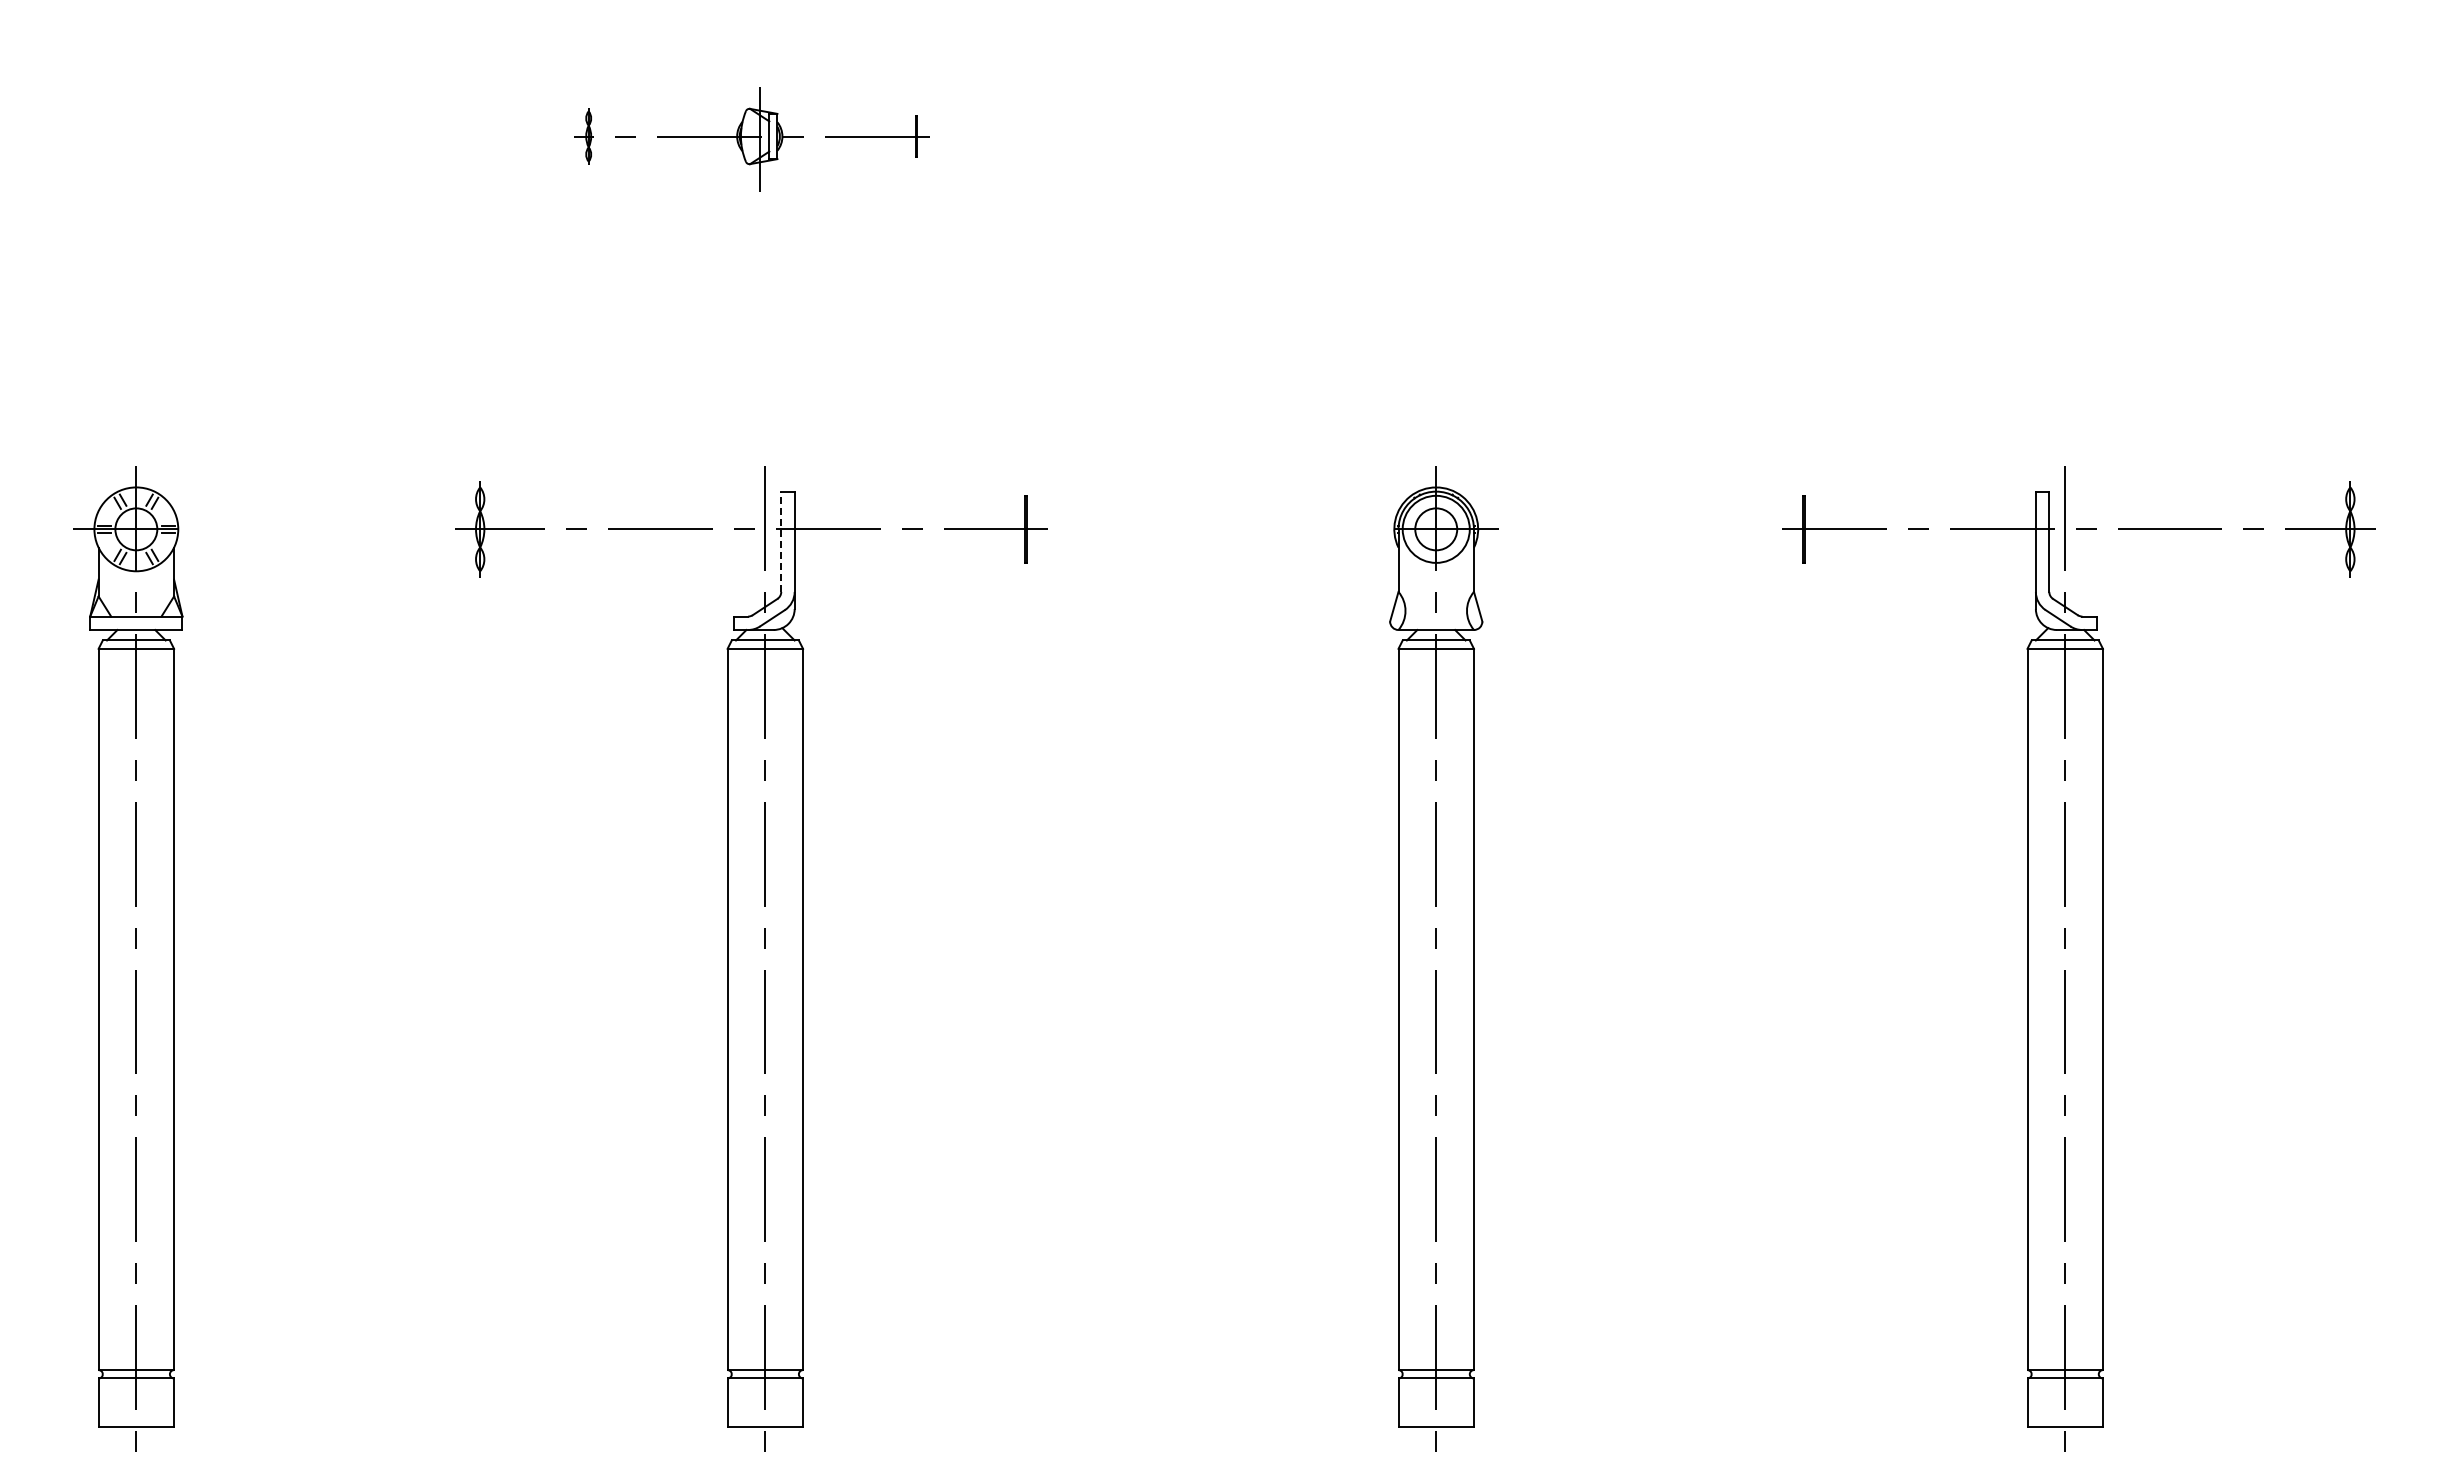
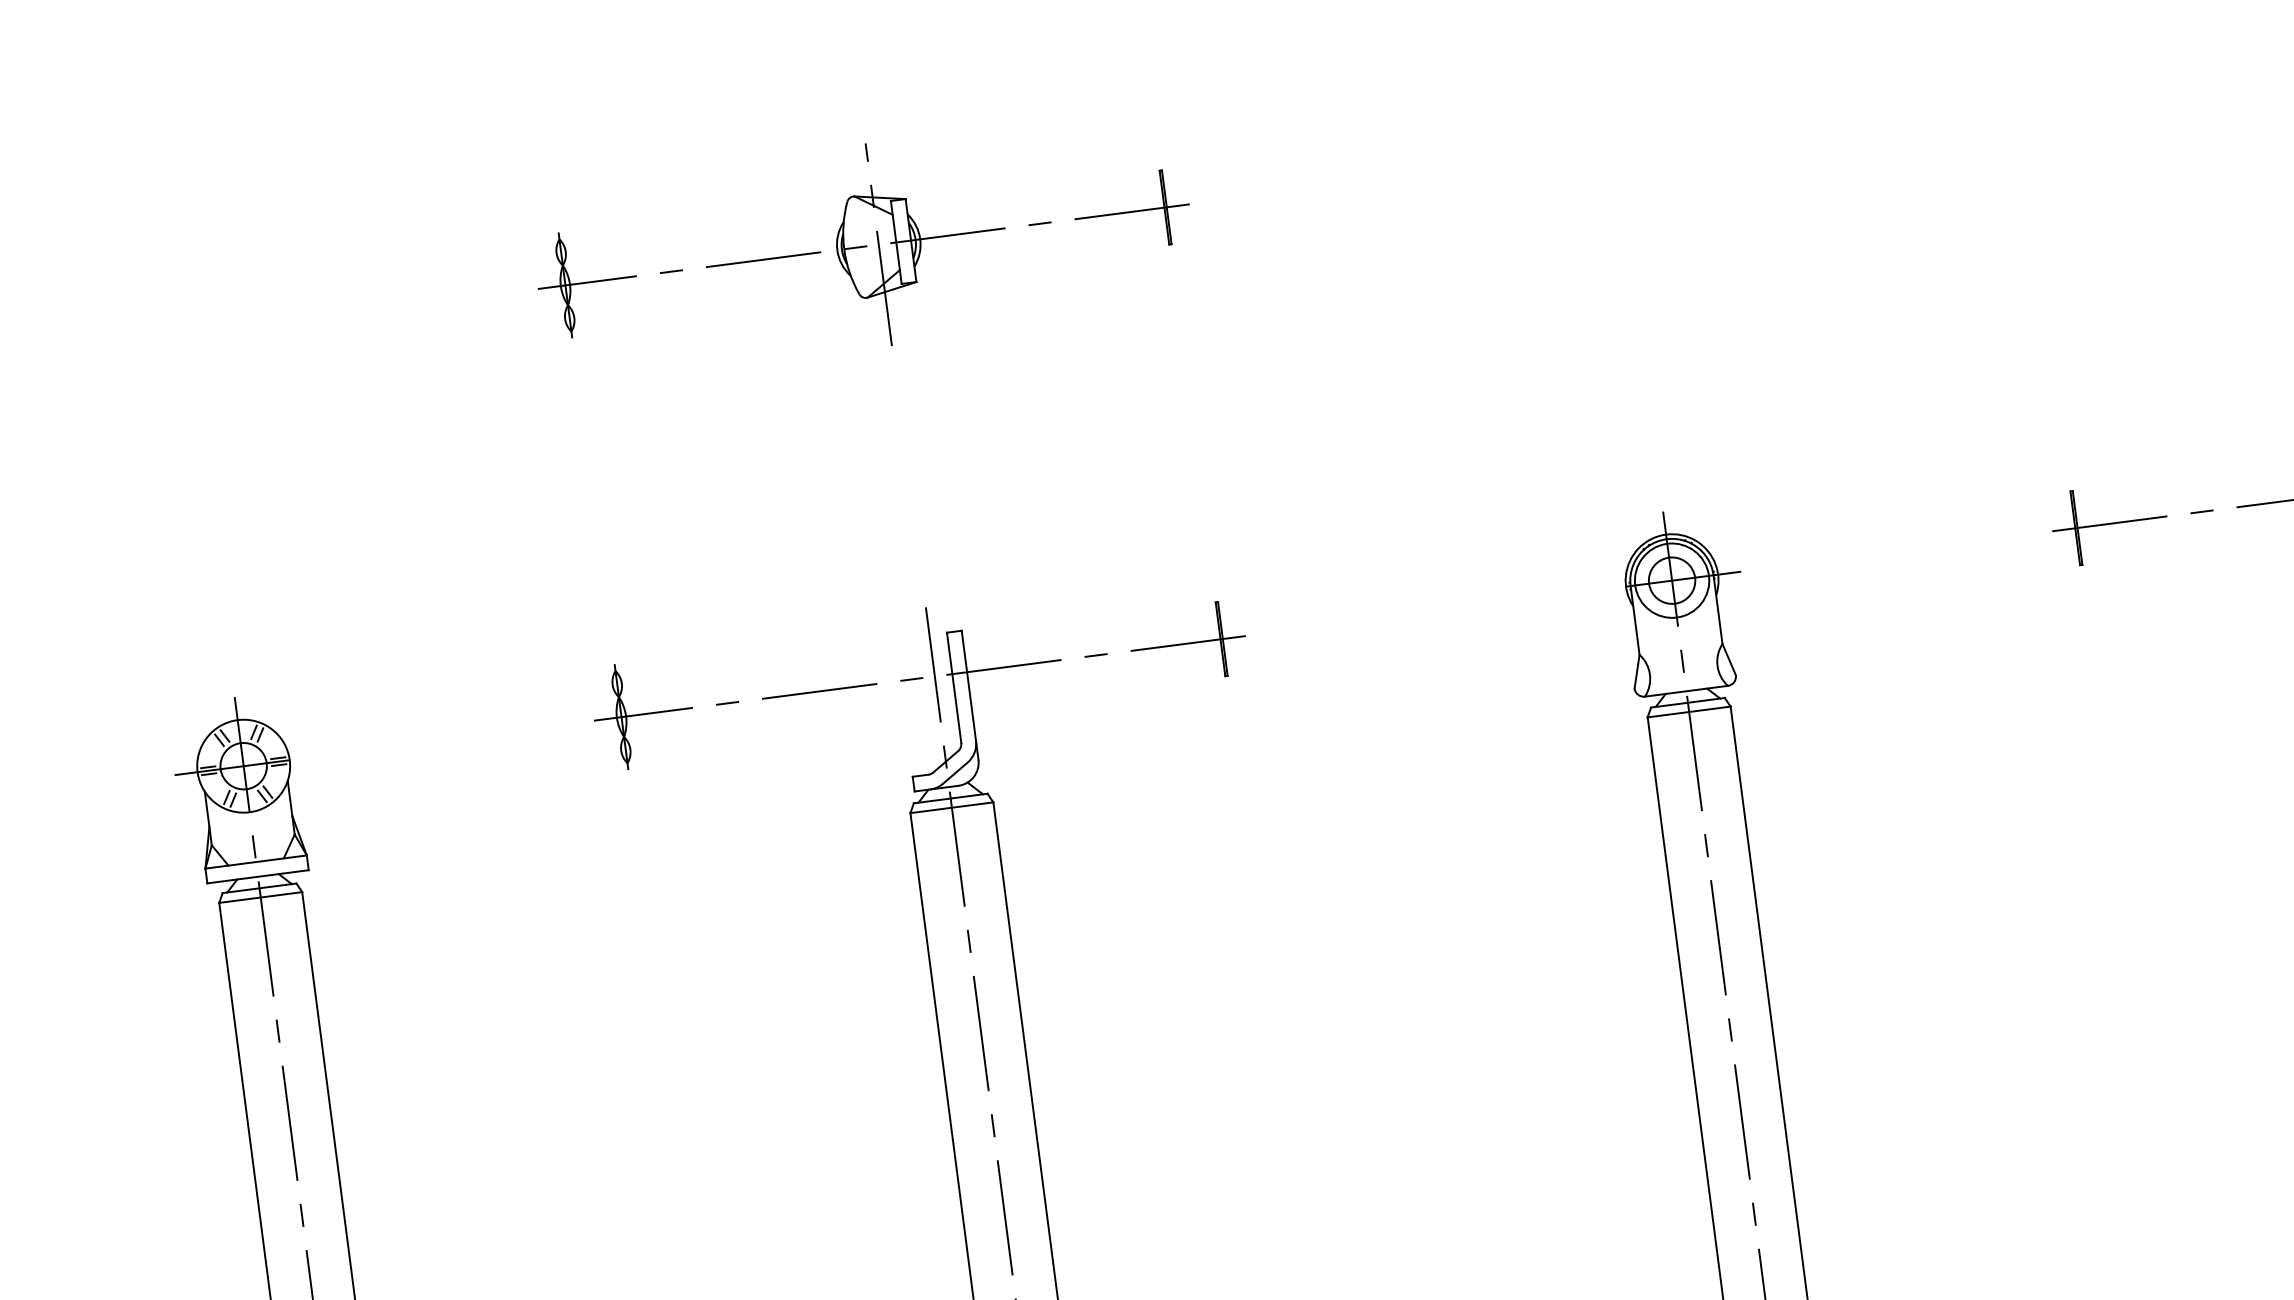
part: (751, 136) -> (863, 246), size x1.67
line: (781, 541) -> (954, 687), dashed -> solid

